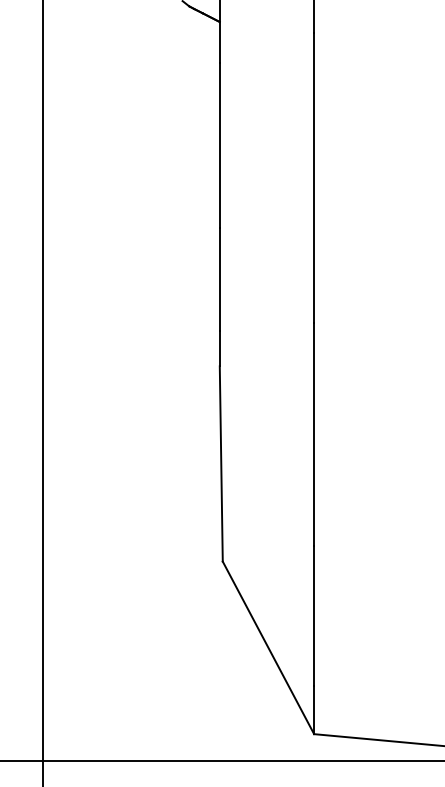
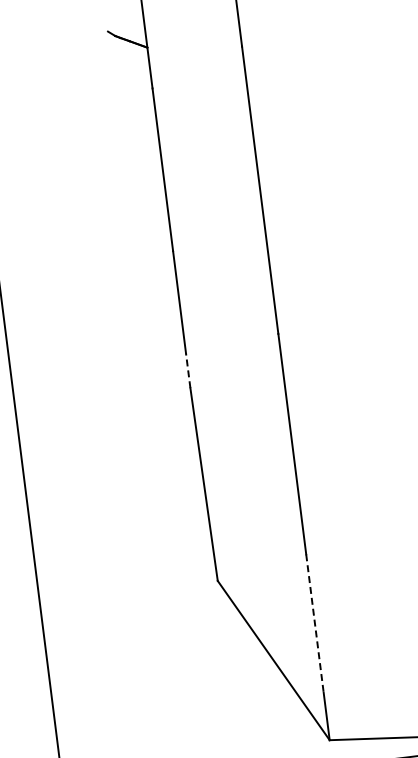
line: (219, 348) -> (187, 370), solid -> dashed
line: (314, 616) -> (315, 623), solid -> dashed

